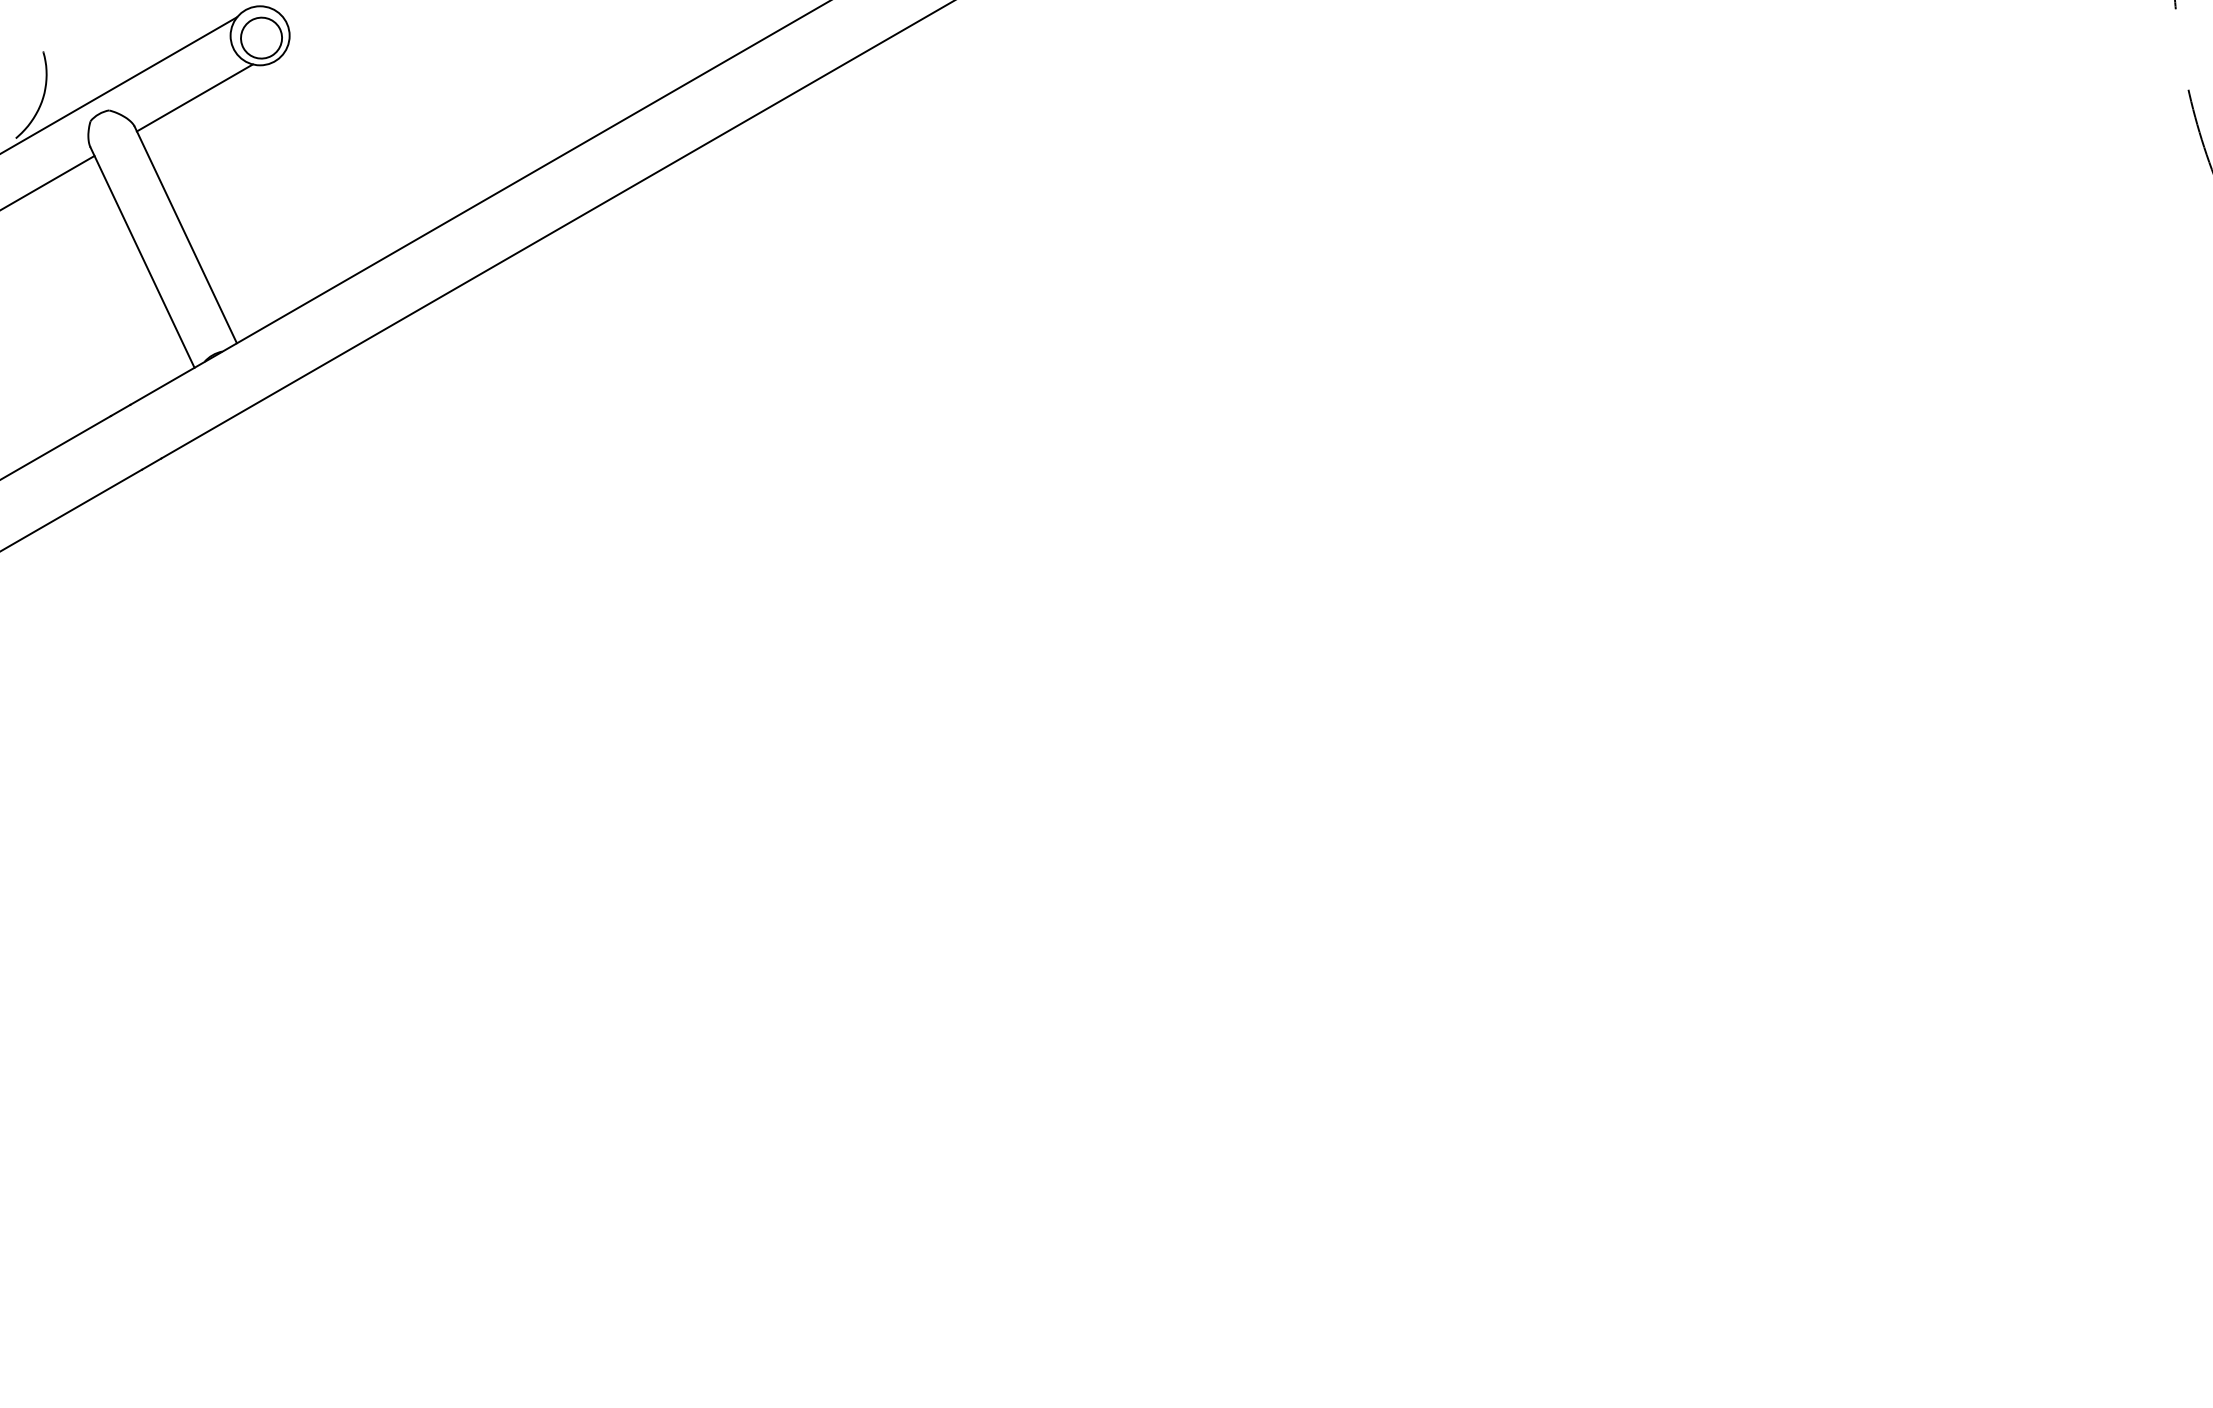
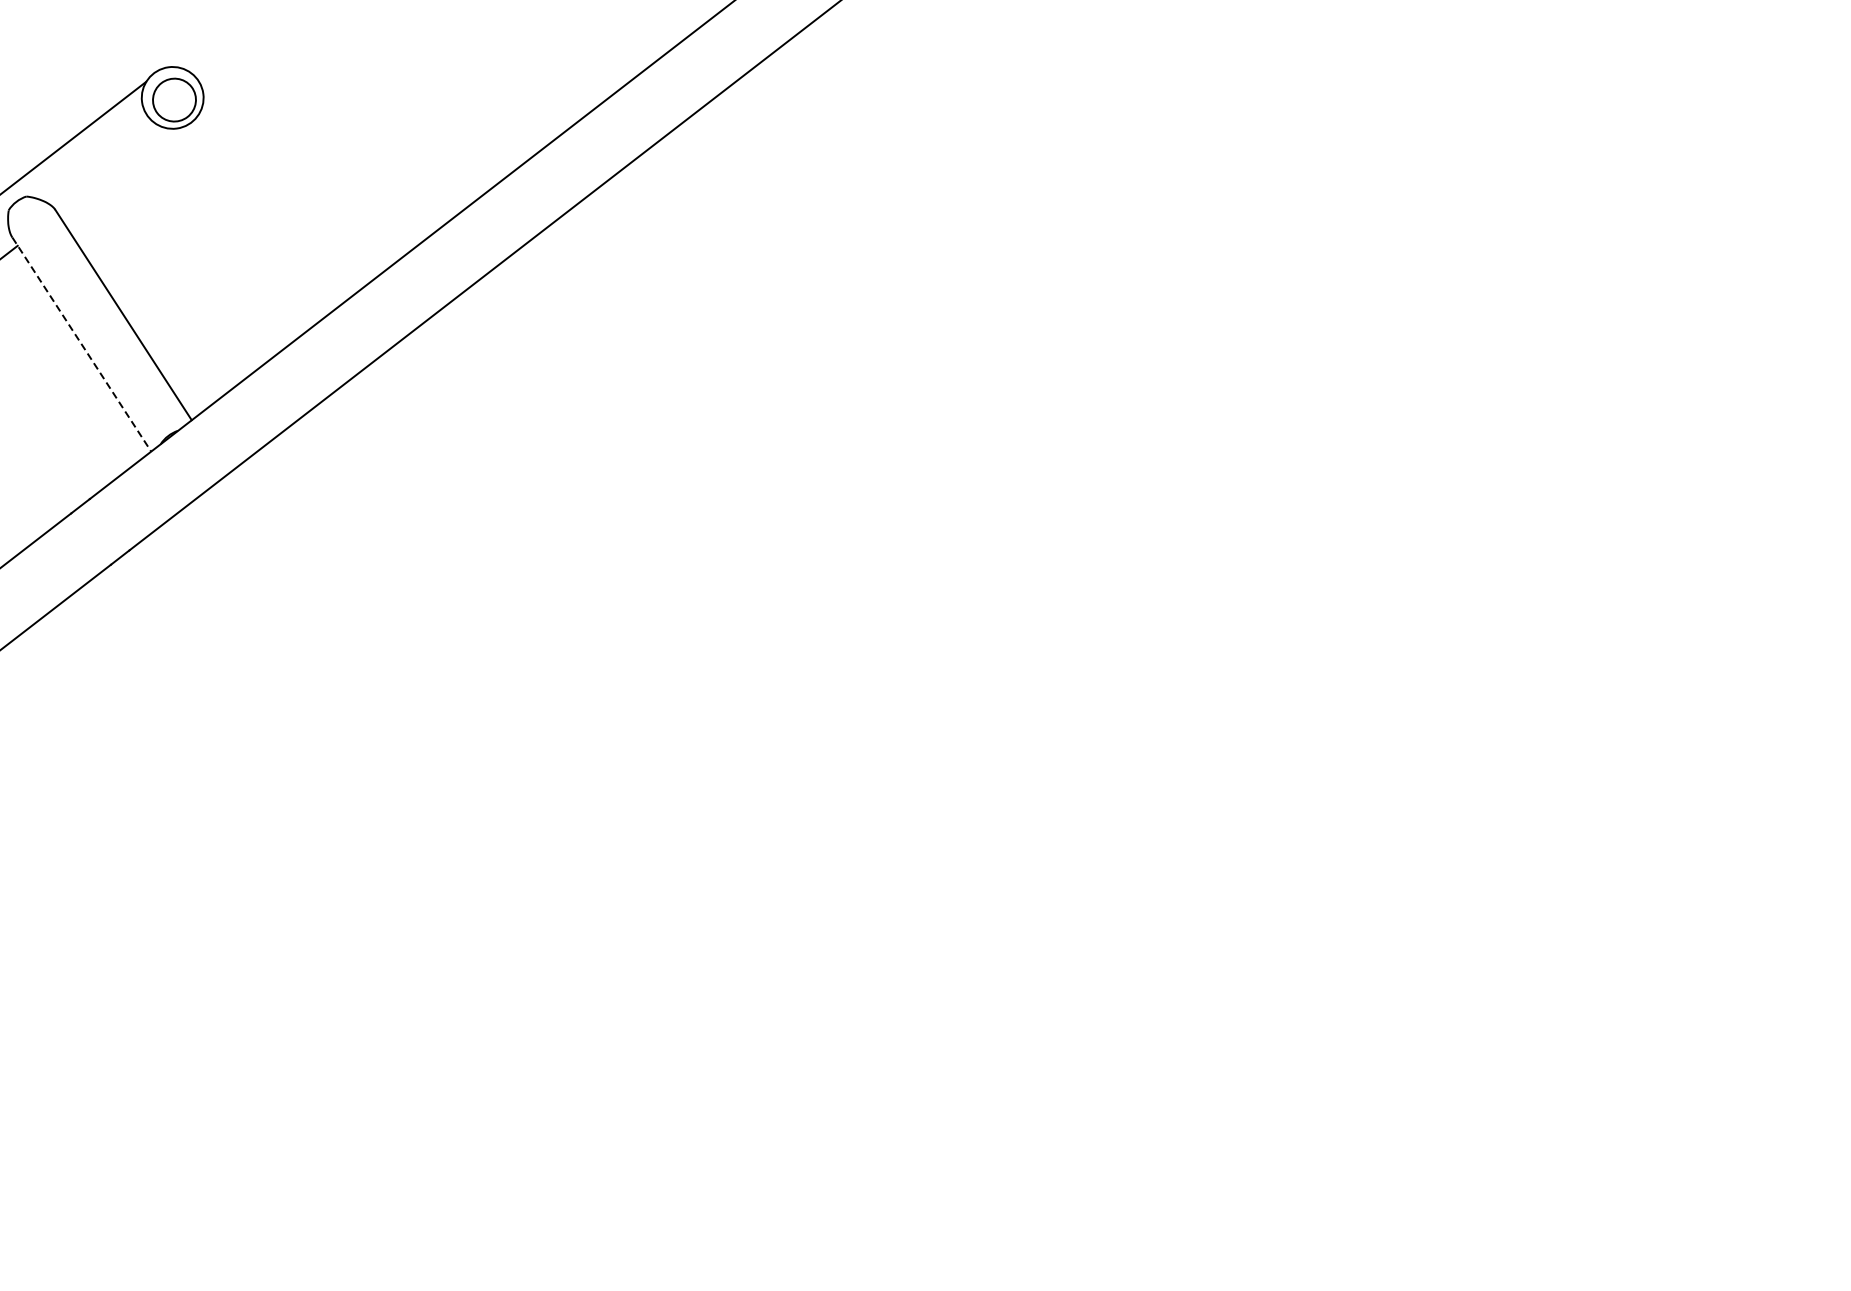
line: (194, 97) -> (113, 171), removed
line: (142, 257) -> (81, 344), solid -> dashed

